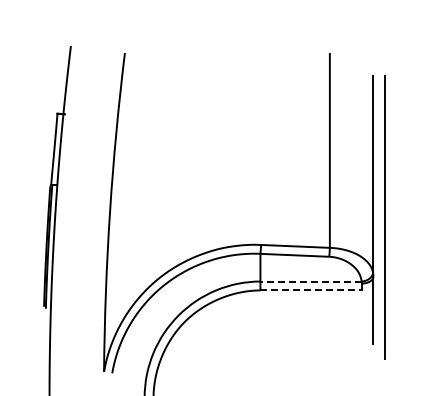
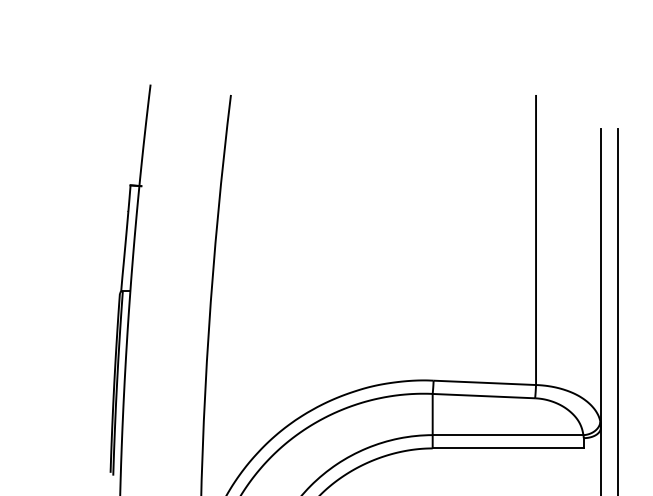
line: (311, 281) -> (508, 435), dashed -> solid
line: (311, 290) -> (508, 448), dashed -> solid

